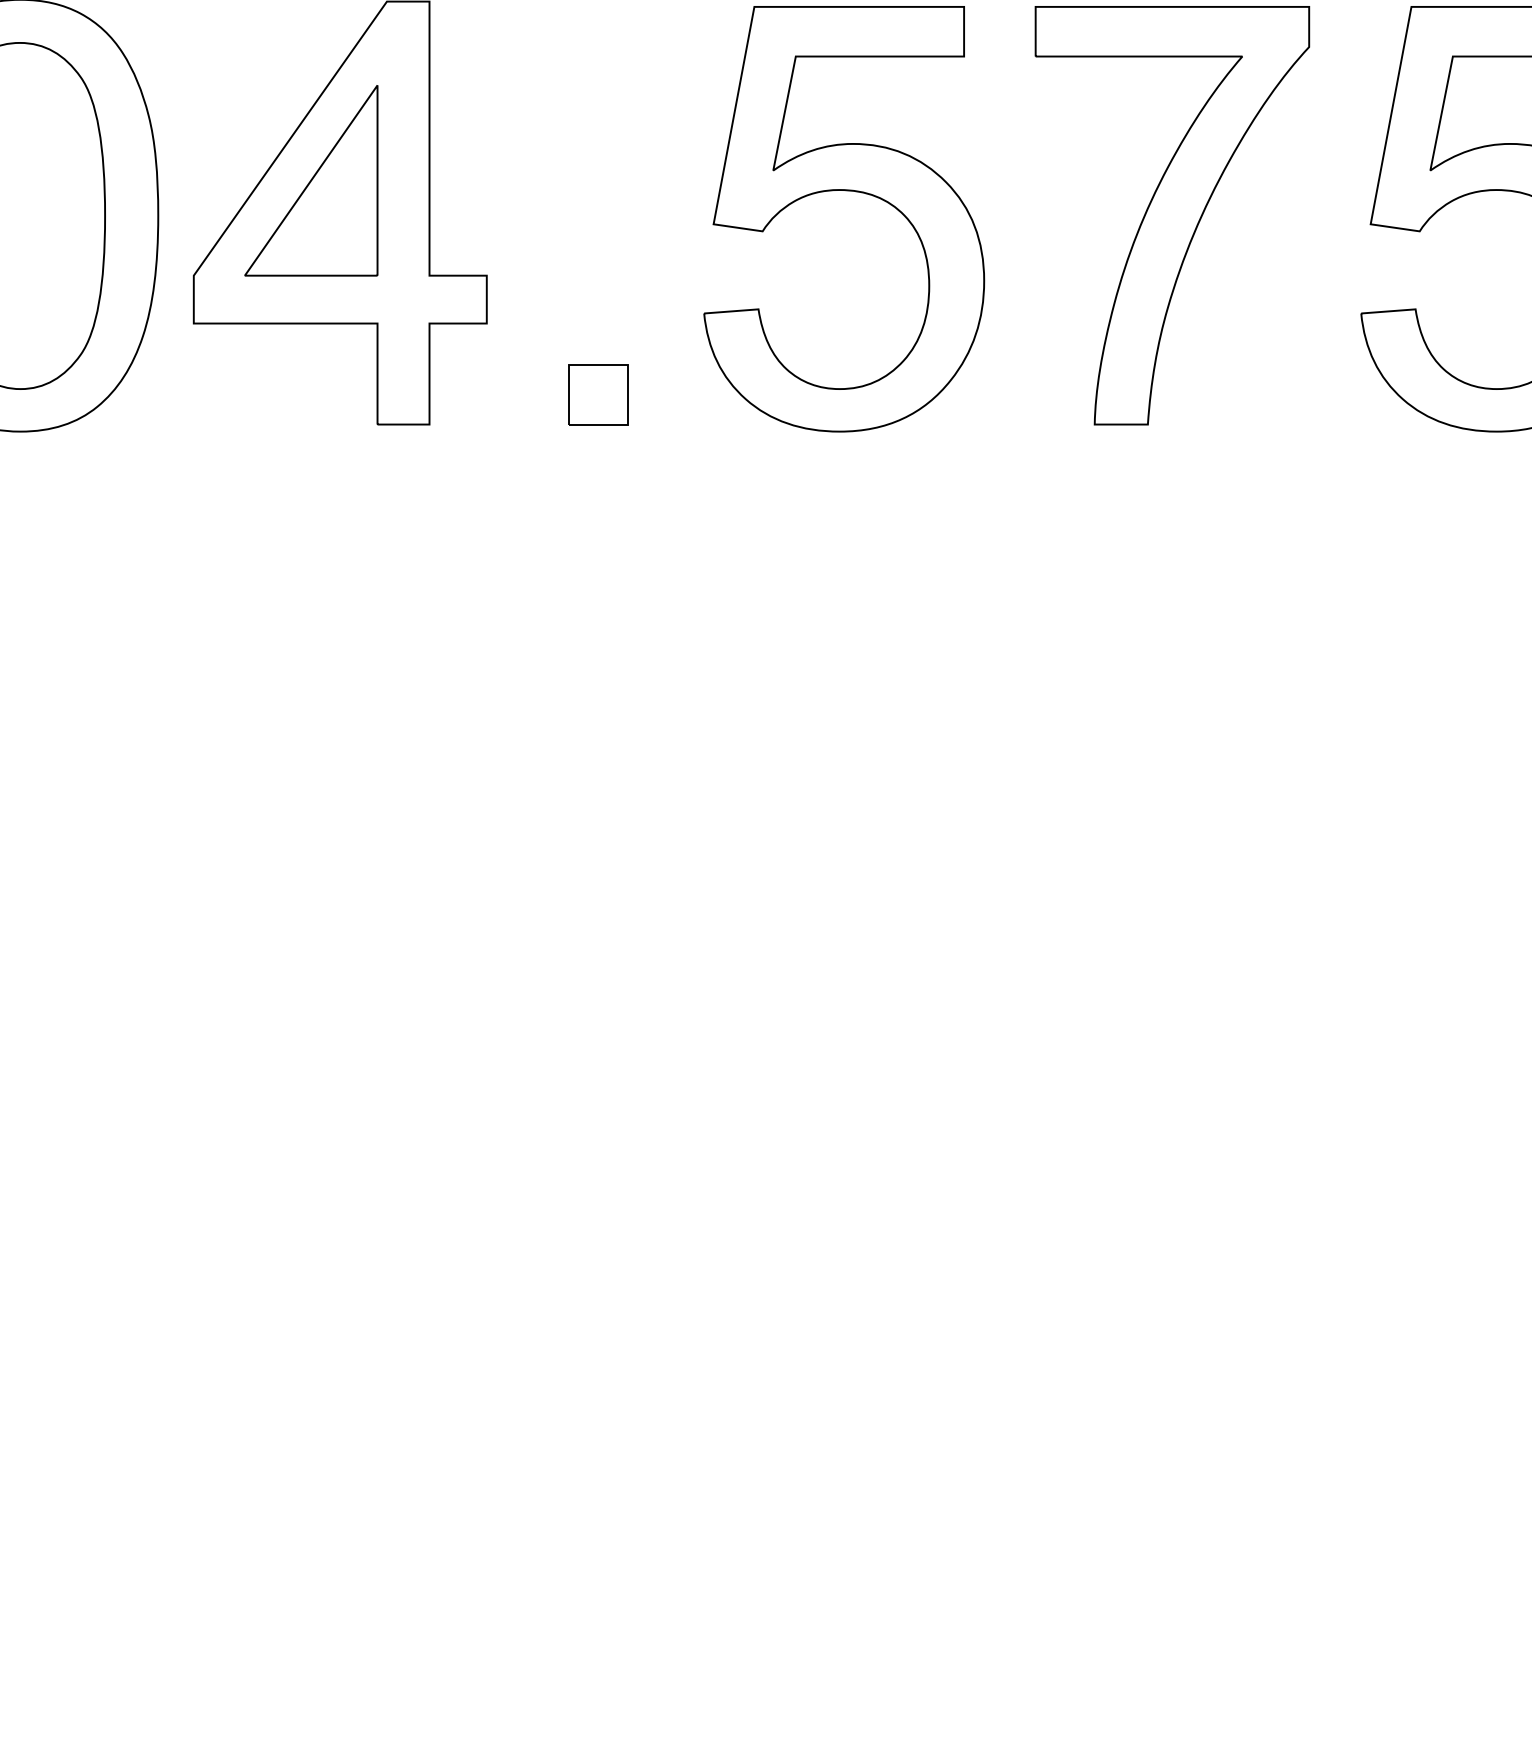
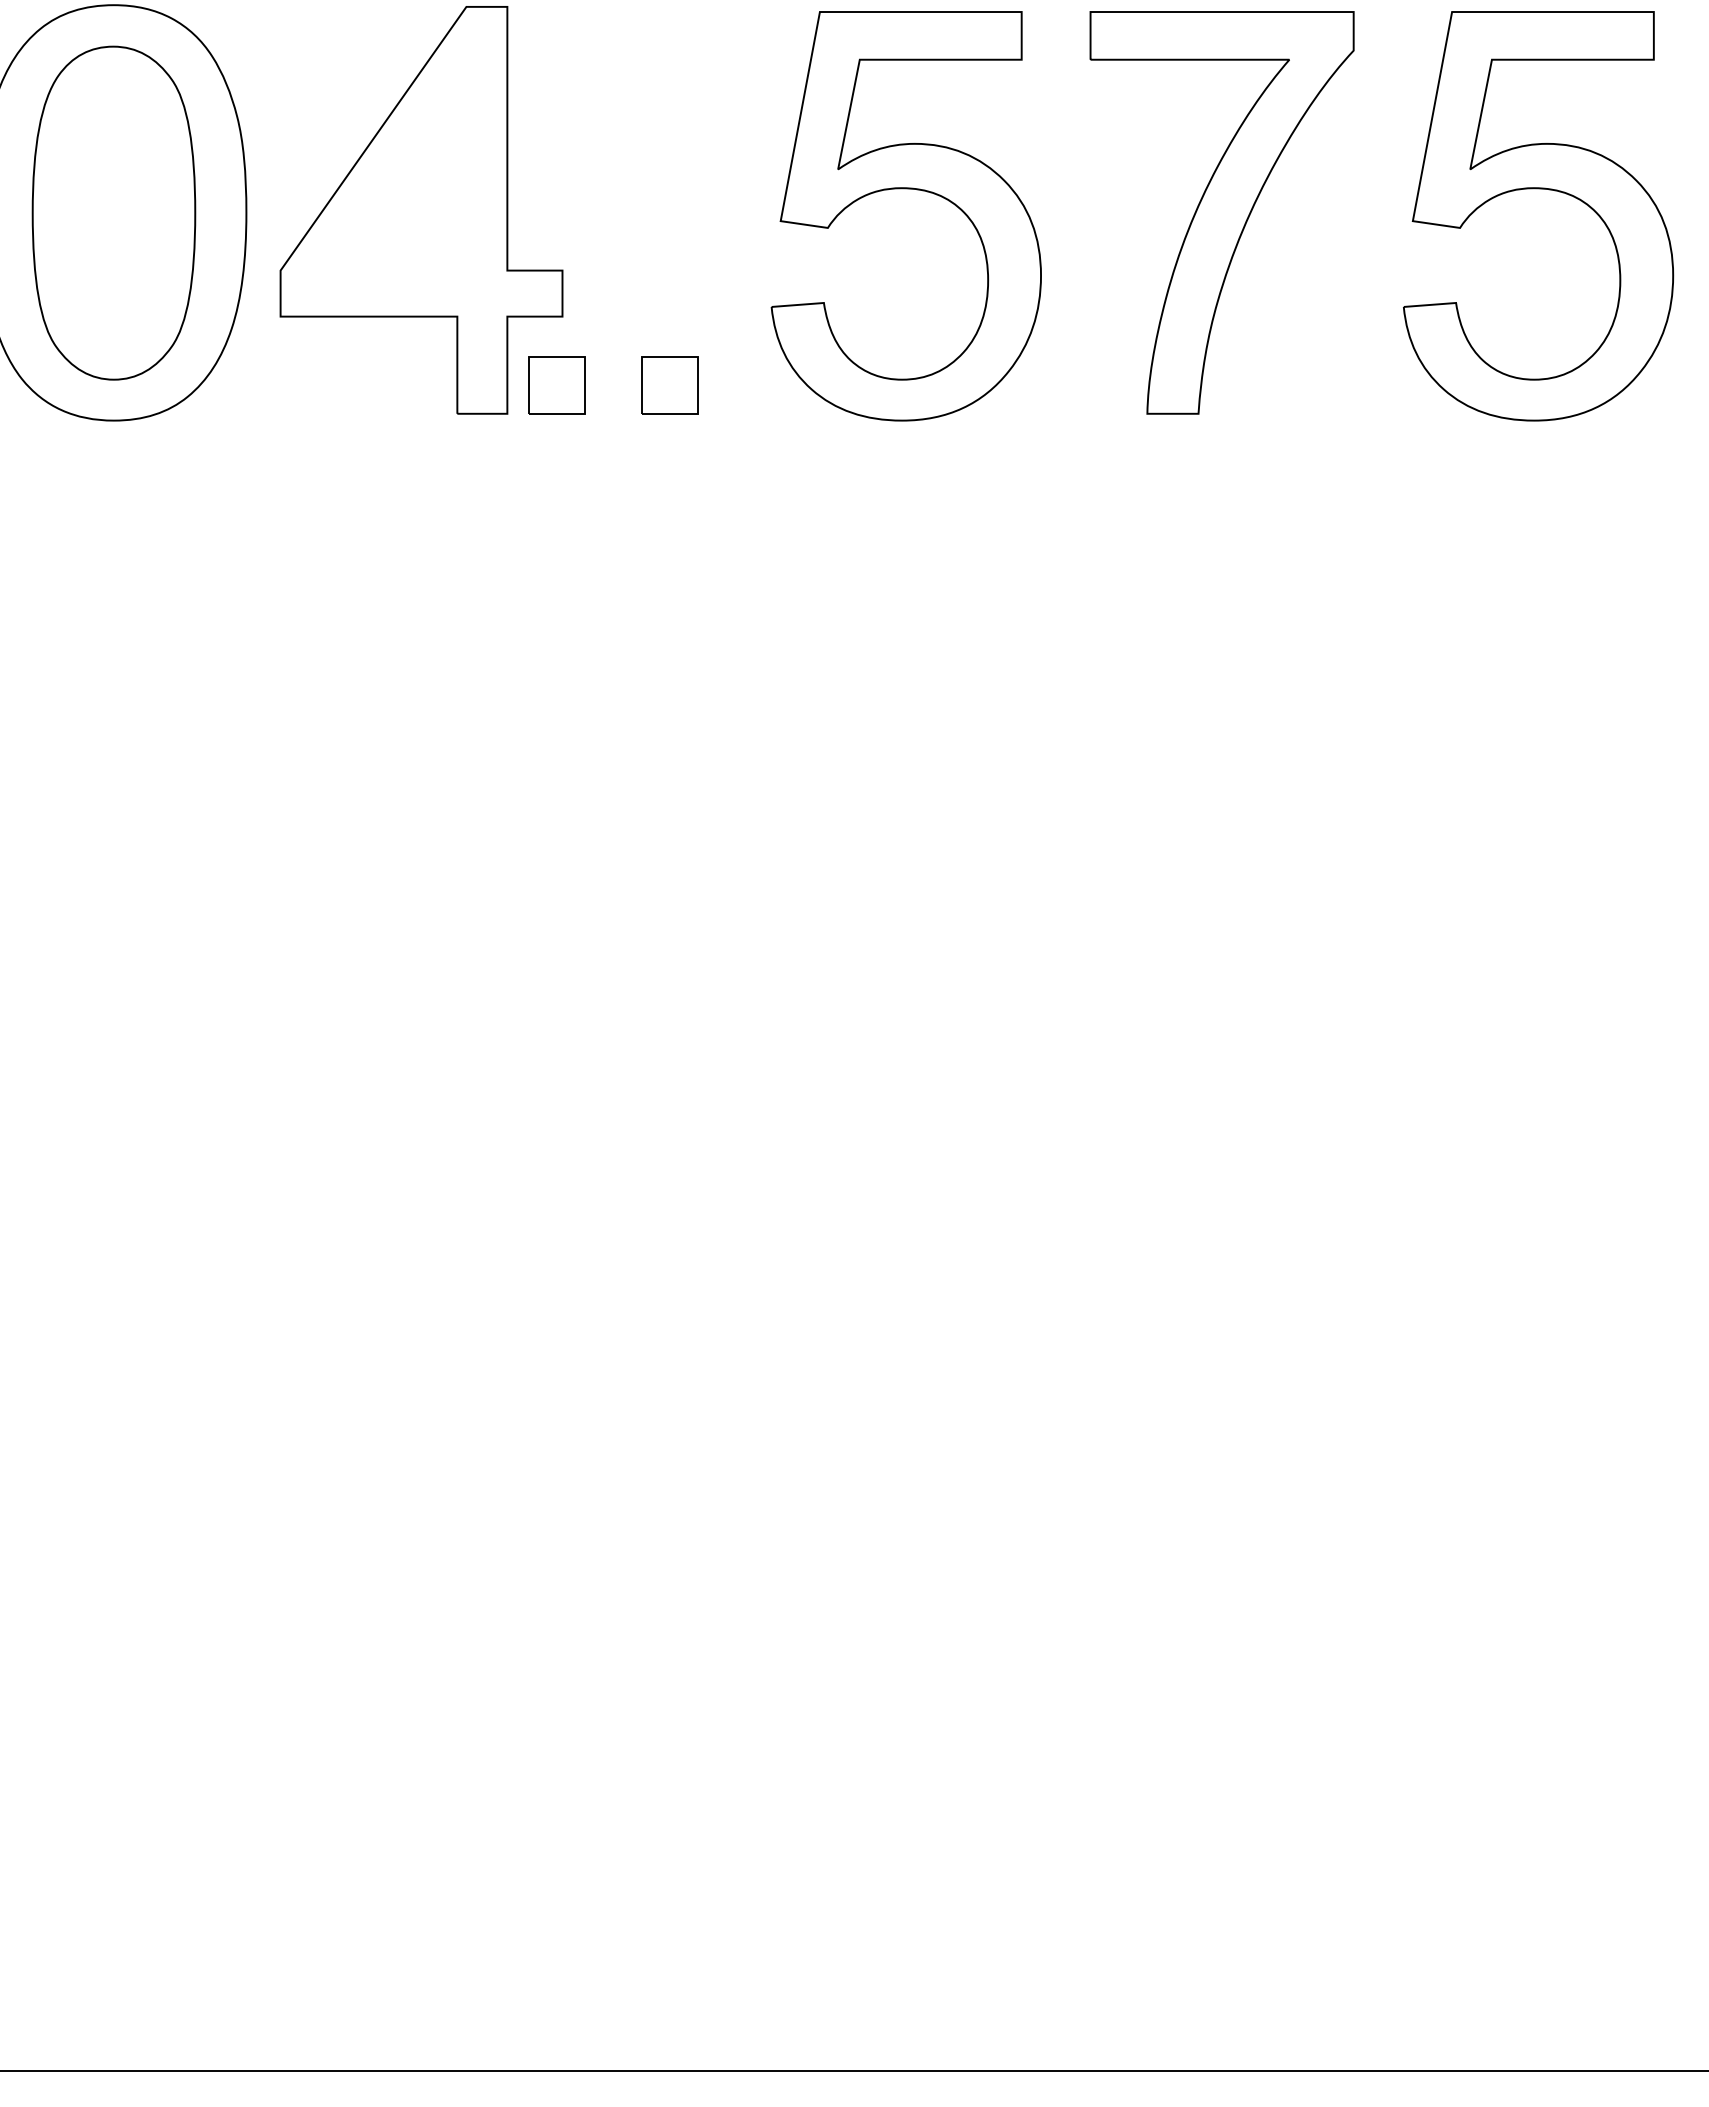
part: (311, 181) -> (393, 179), removed
part: (480, 395) -> (556, 385), added

